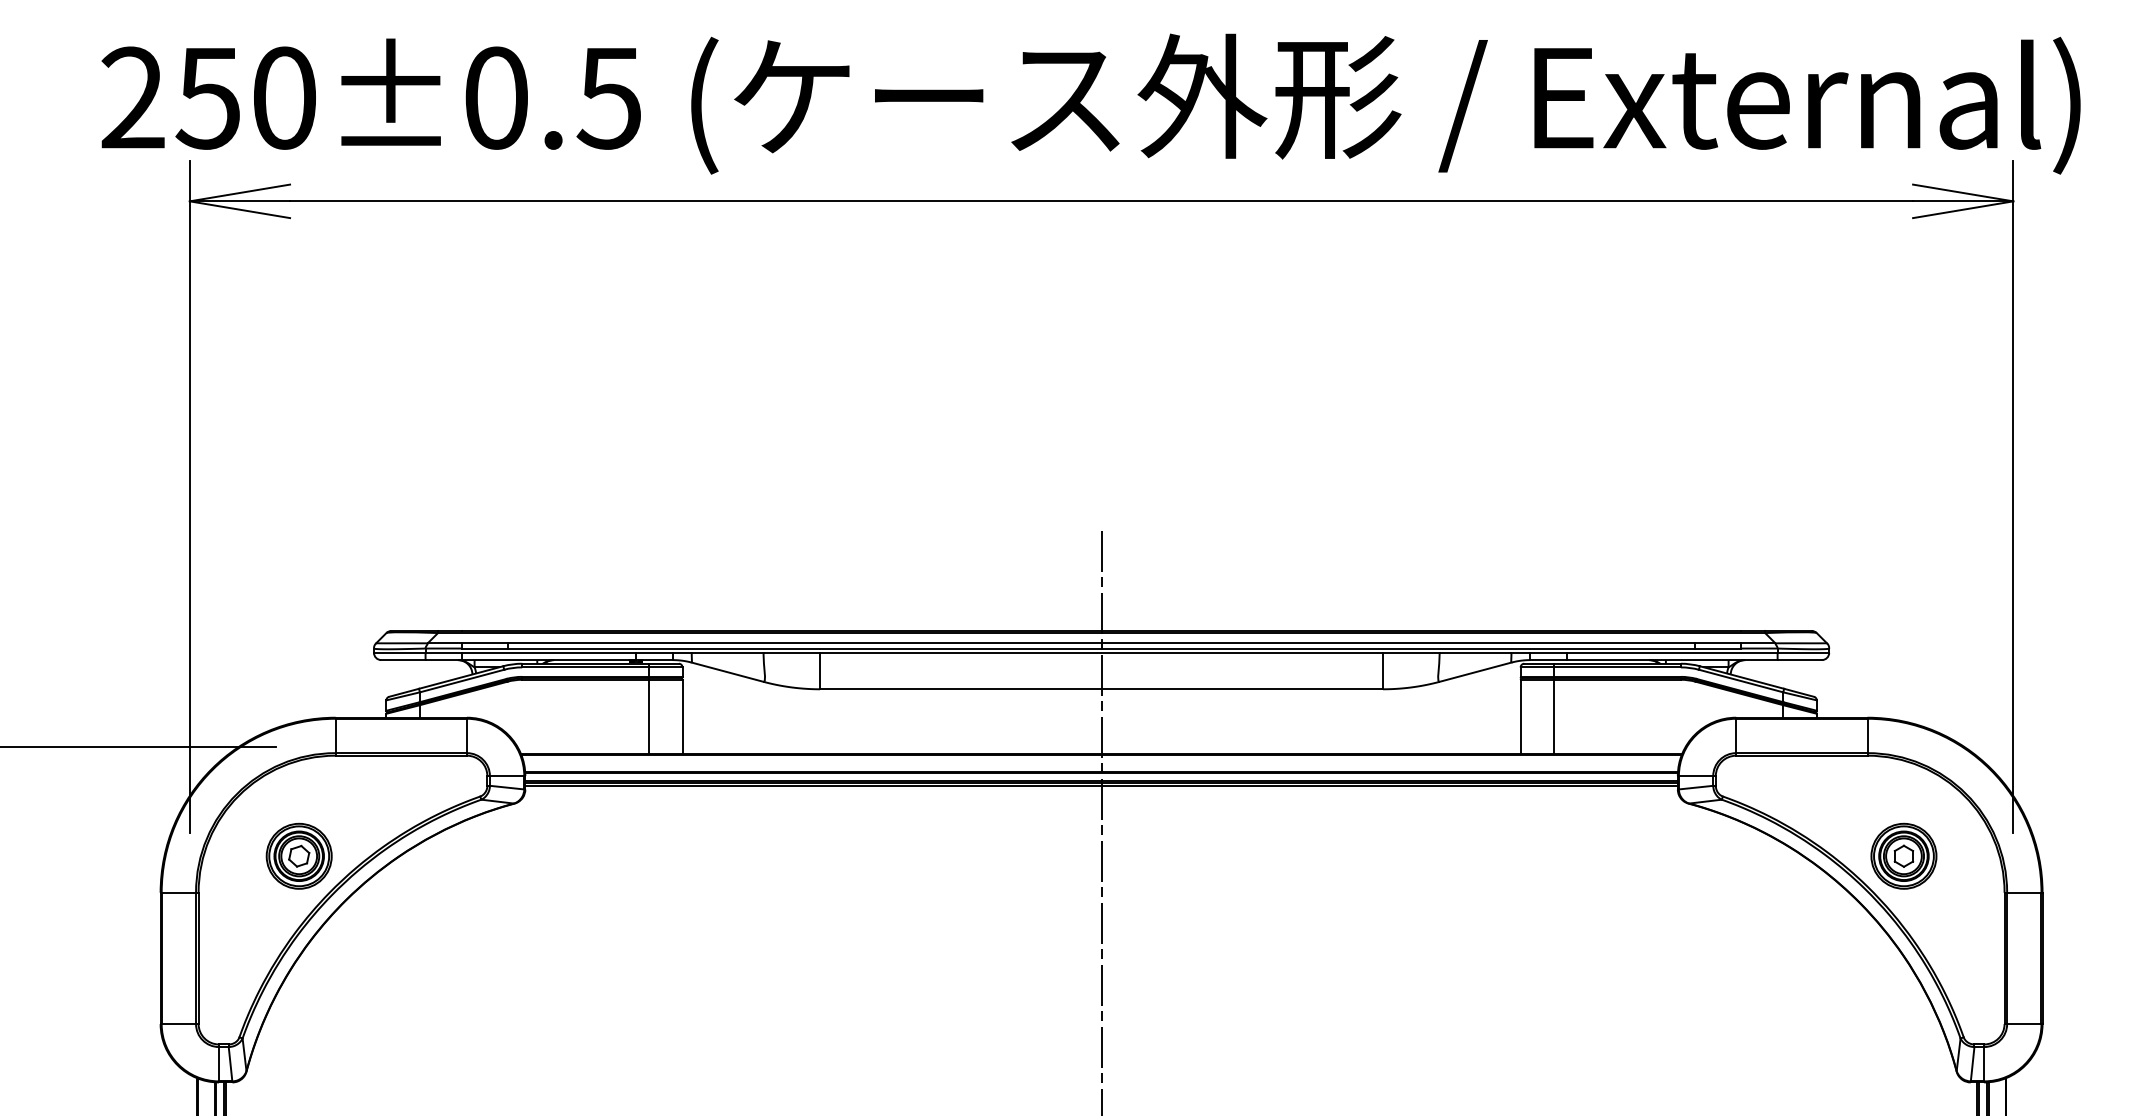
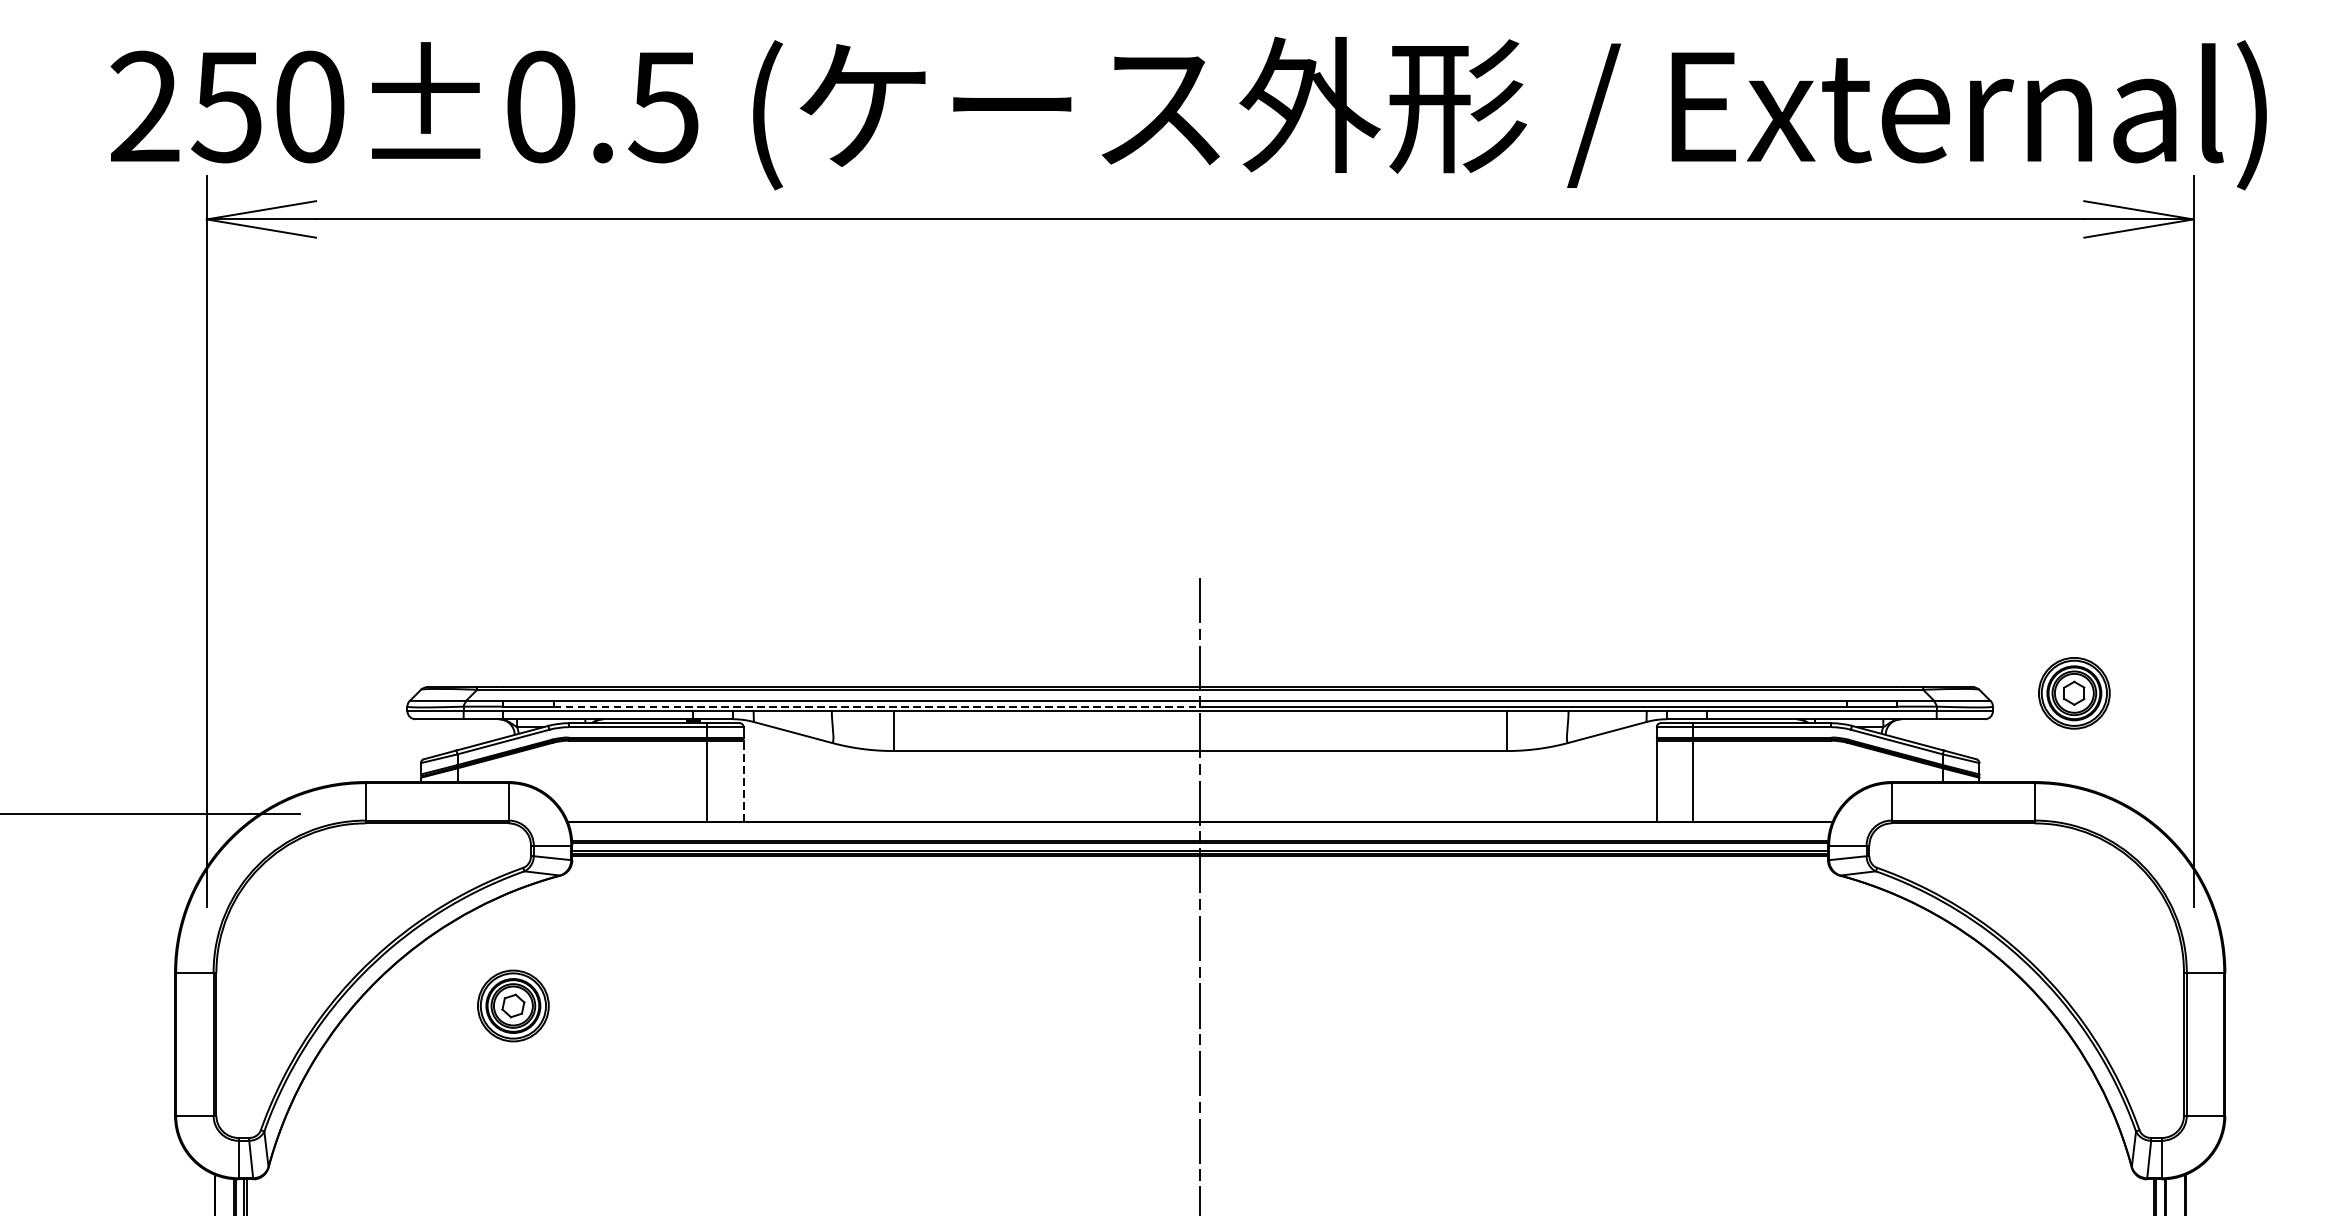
line: (804, 648) -> (876, 706), solid -> dashed
line: (682, 716) -> (743, 780), solid -> dashed
part: (298, 855) -> (512, 1005), moved
part: (1903, 855) -> (2073, 692), moved

